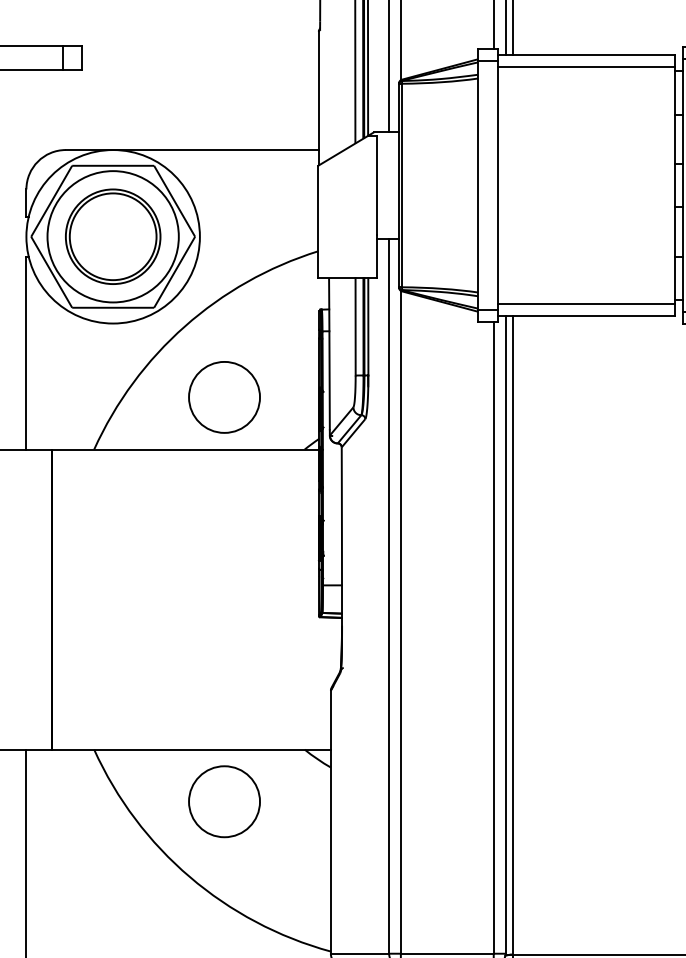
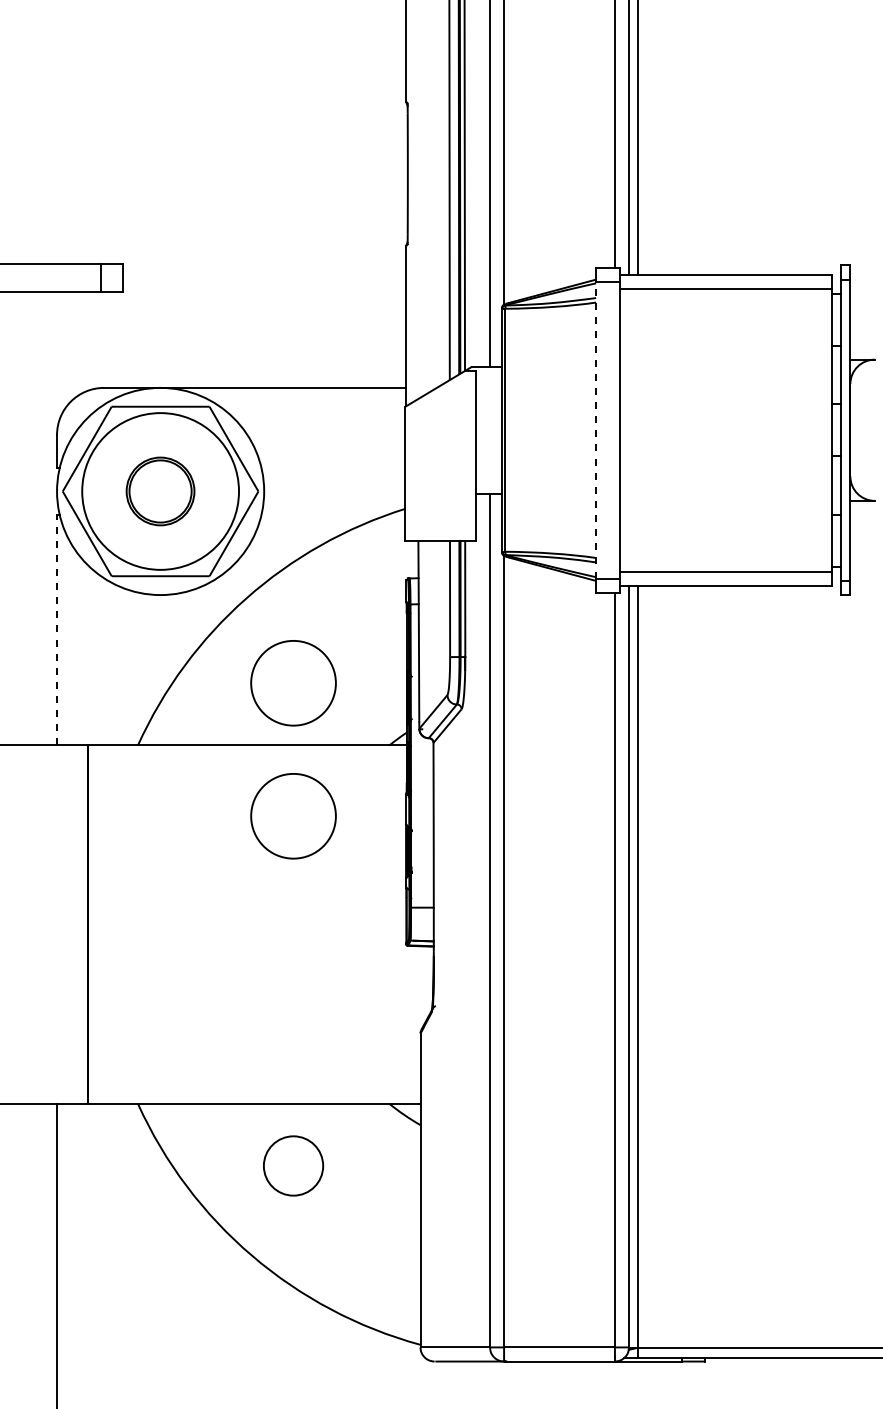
line: (478, 184) -> (596, 429), solid -> dashed
part: (113, 236) -> (160, 491), size x0.6
line: (26, 352) -> (57, 629), solid -> dashed
circle: (224, 509) -> (293, 816), added
circle: (224, 801) -> (293, 1165), size x0.7

